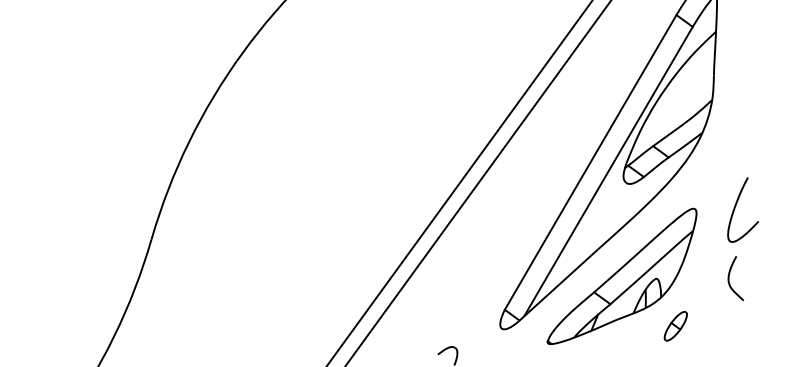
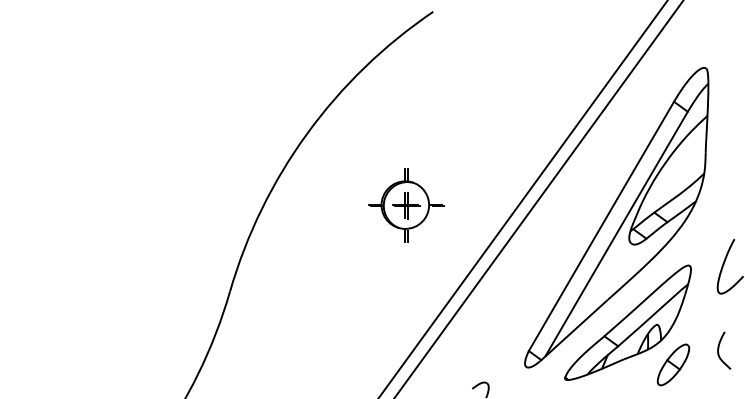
part: (360, 137) -> (406, 205), added
curve: (730, 277) -> (719, 349), moved
part: (675, 325) -> (673, 364), size x1.67

